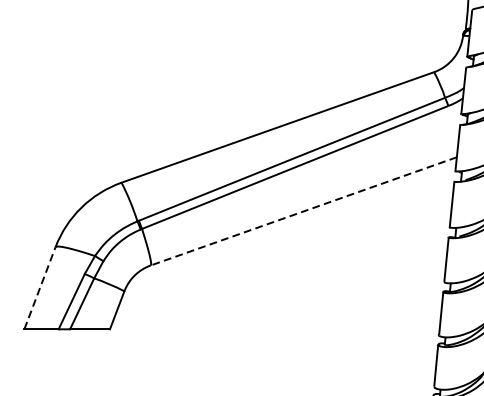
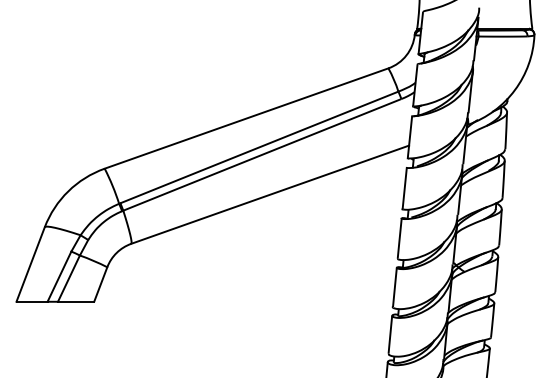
line: (303, 211) -> (269, 194), dashed -> solid
line: (39, 288) -> (30, 264), dashed -> solid

